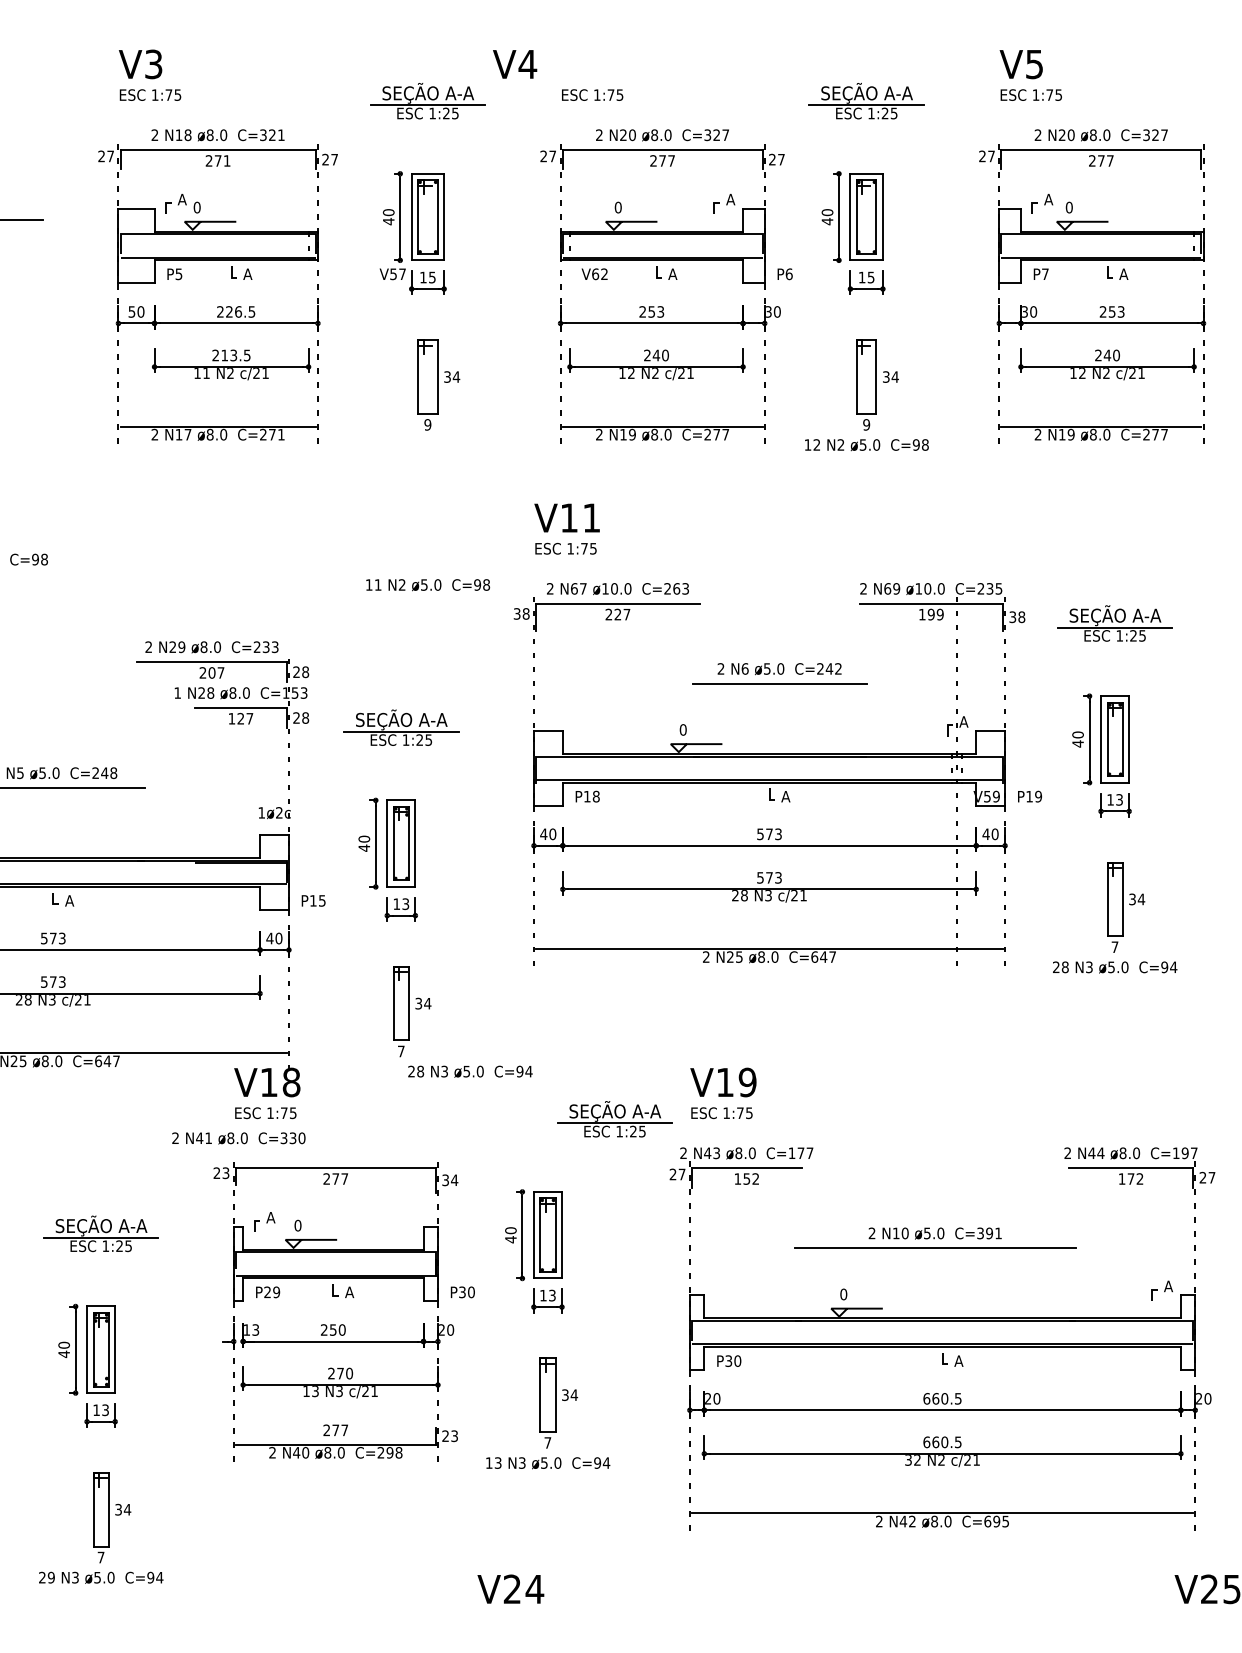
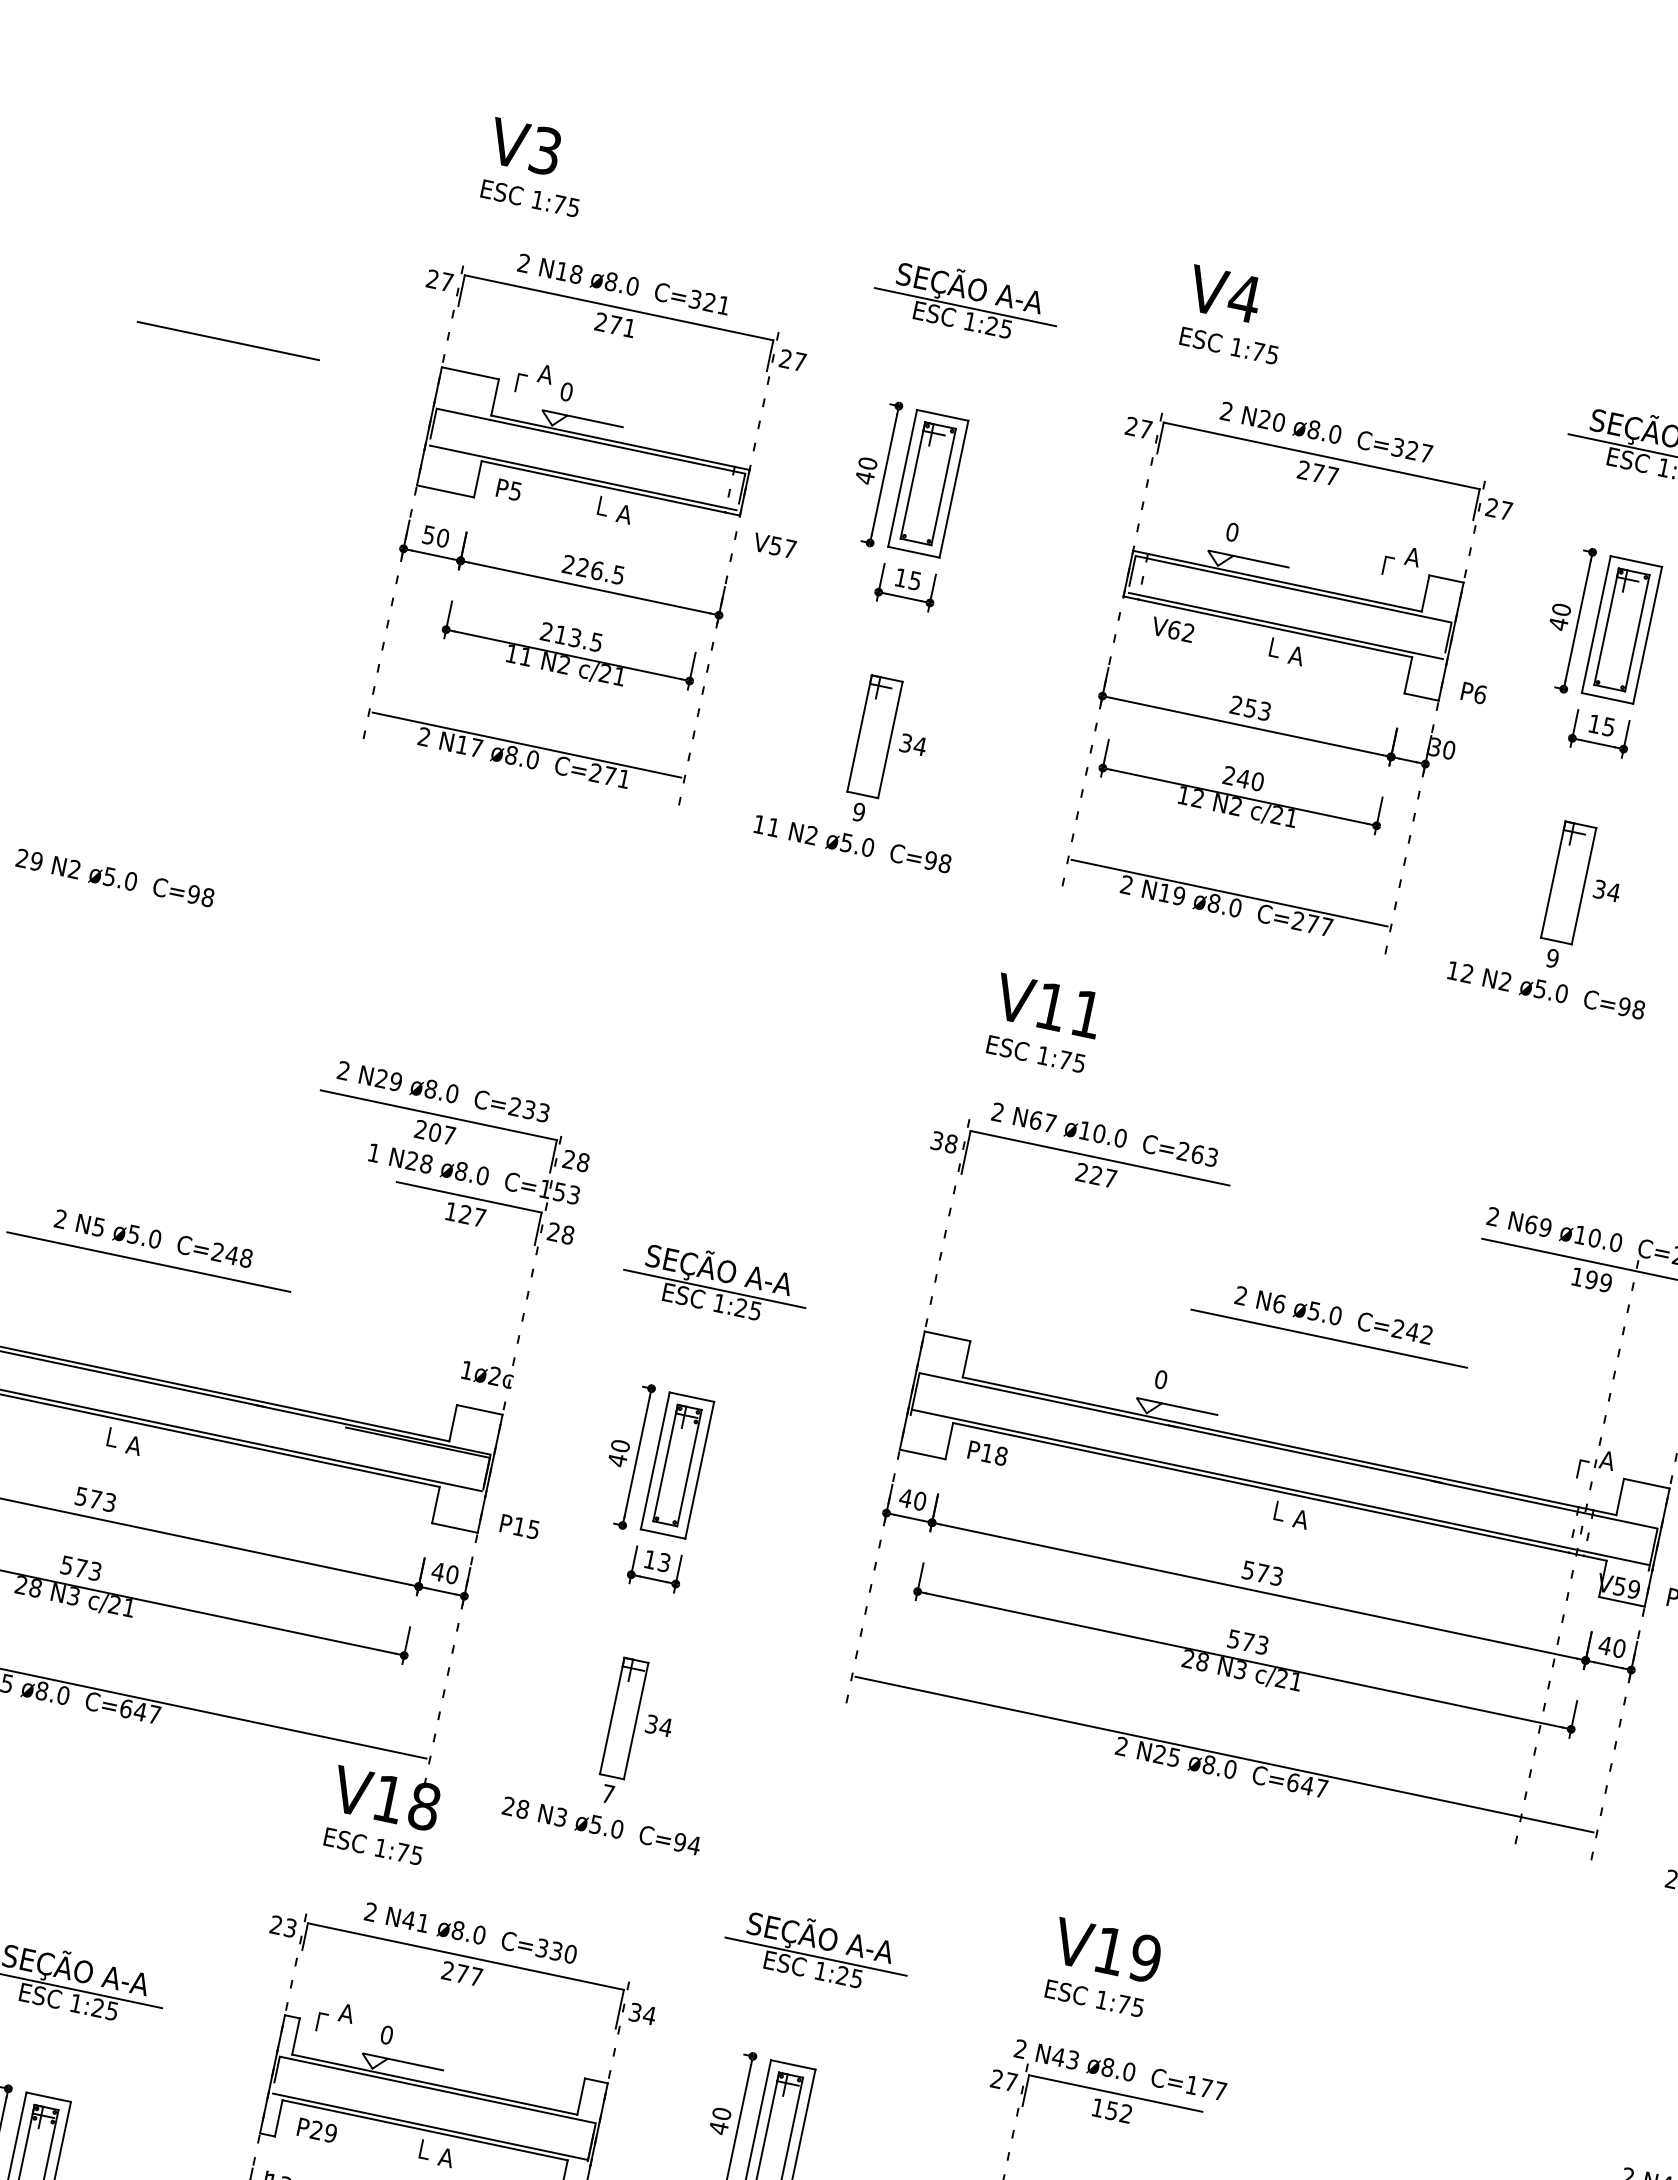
text: (515, 64) -> (1225, 294), moved
text: (392, 274) -> (774, 546), moved
text: (428, 585) -> (853, 845), moved
text: (470, 1071) -> (601, 1825), moved
part: (614, 1119) -> (816, 1950), moved
text: (238, 1138) -> (470, 1933), moved

